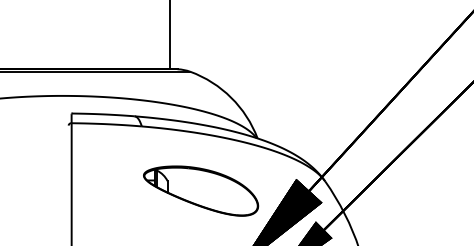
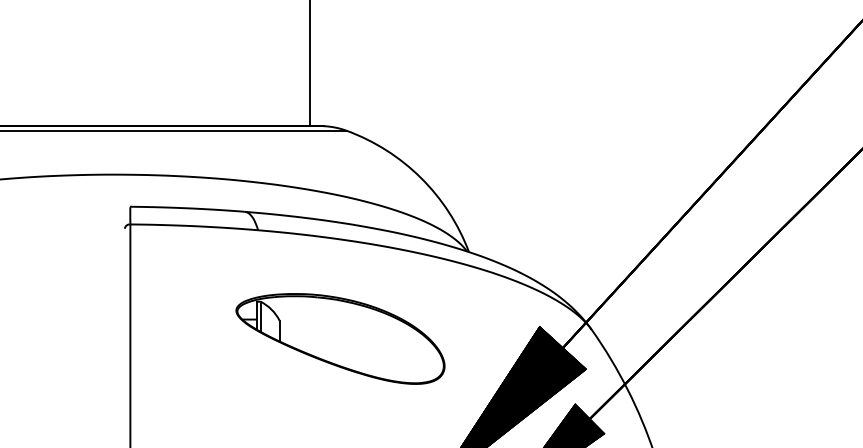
part: (201, 190) -> (341, 337), moved

